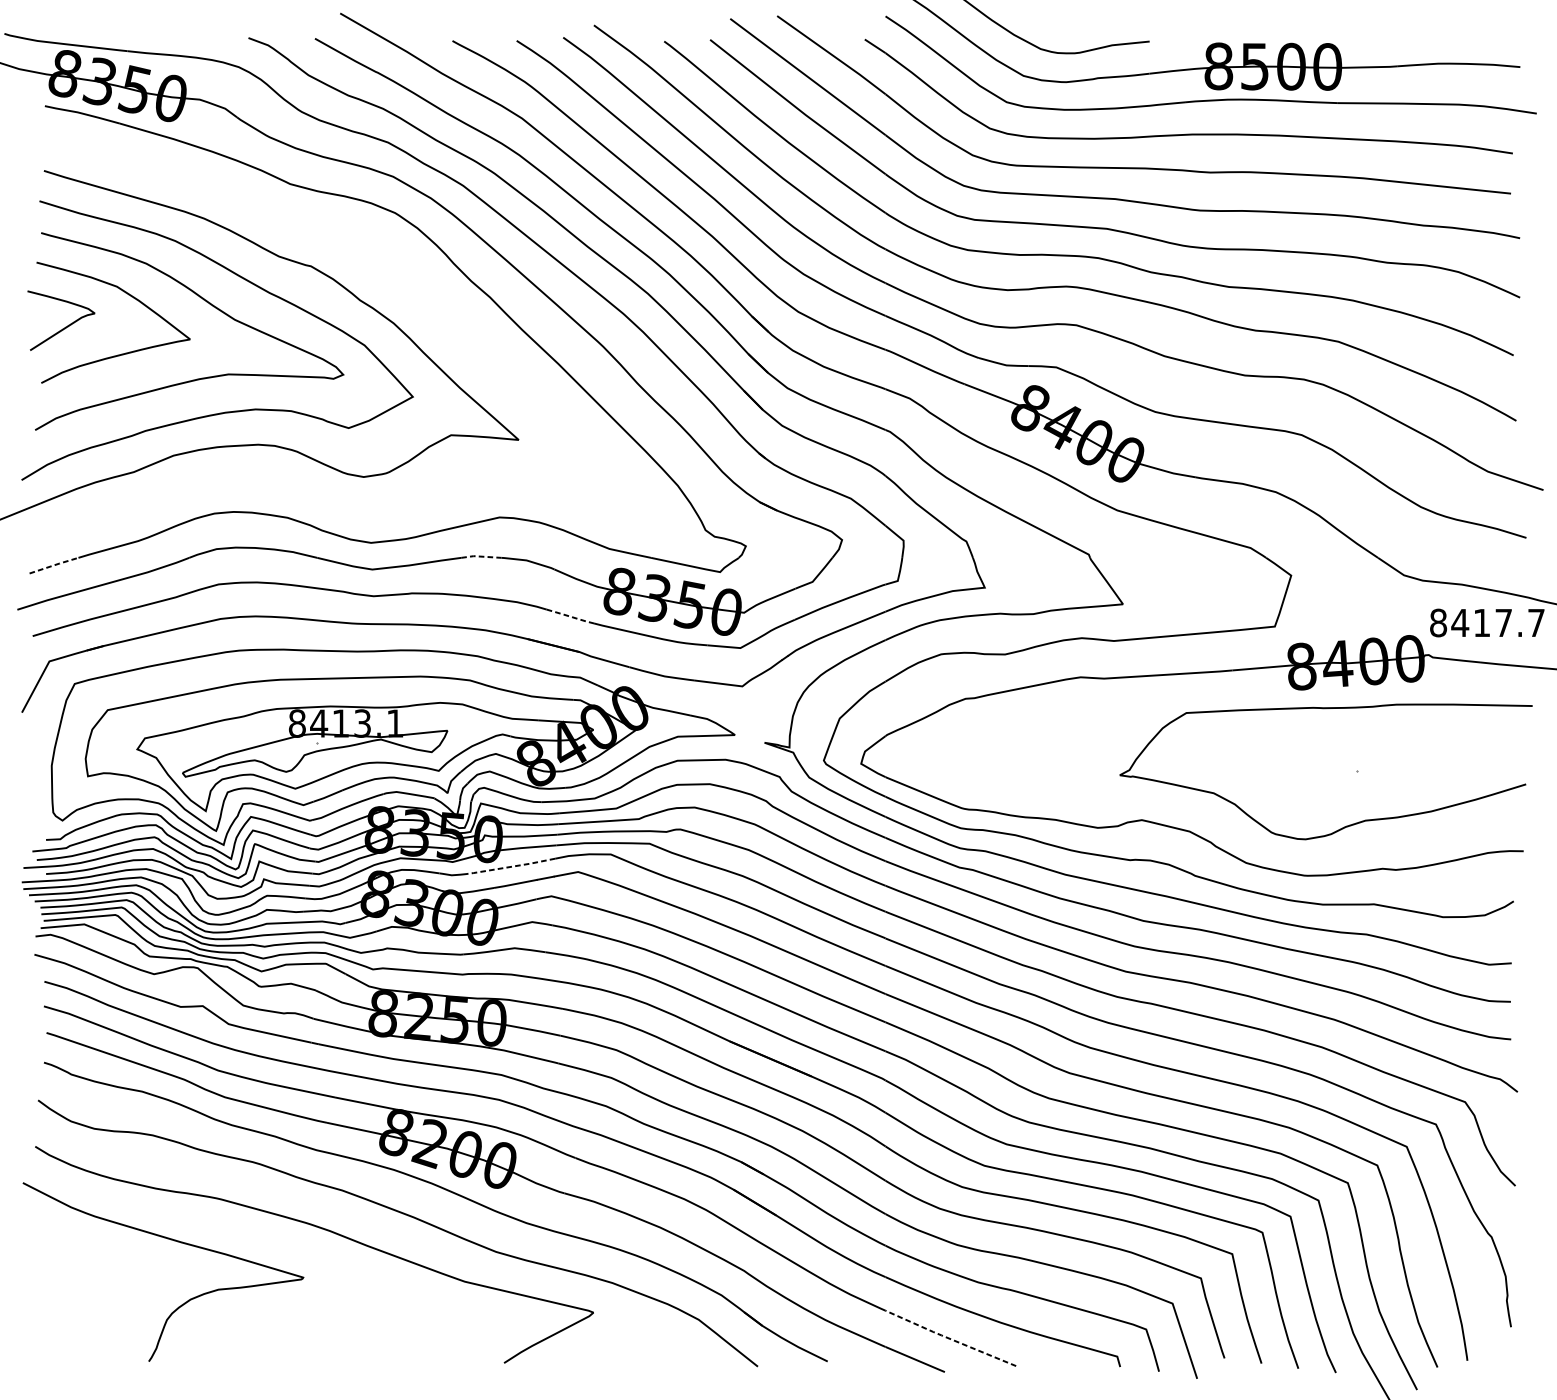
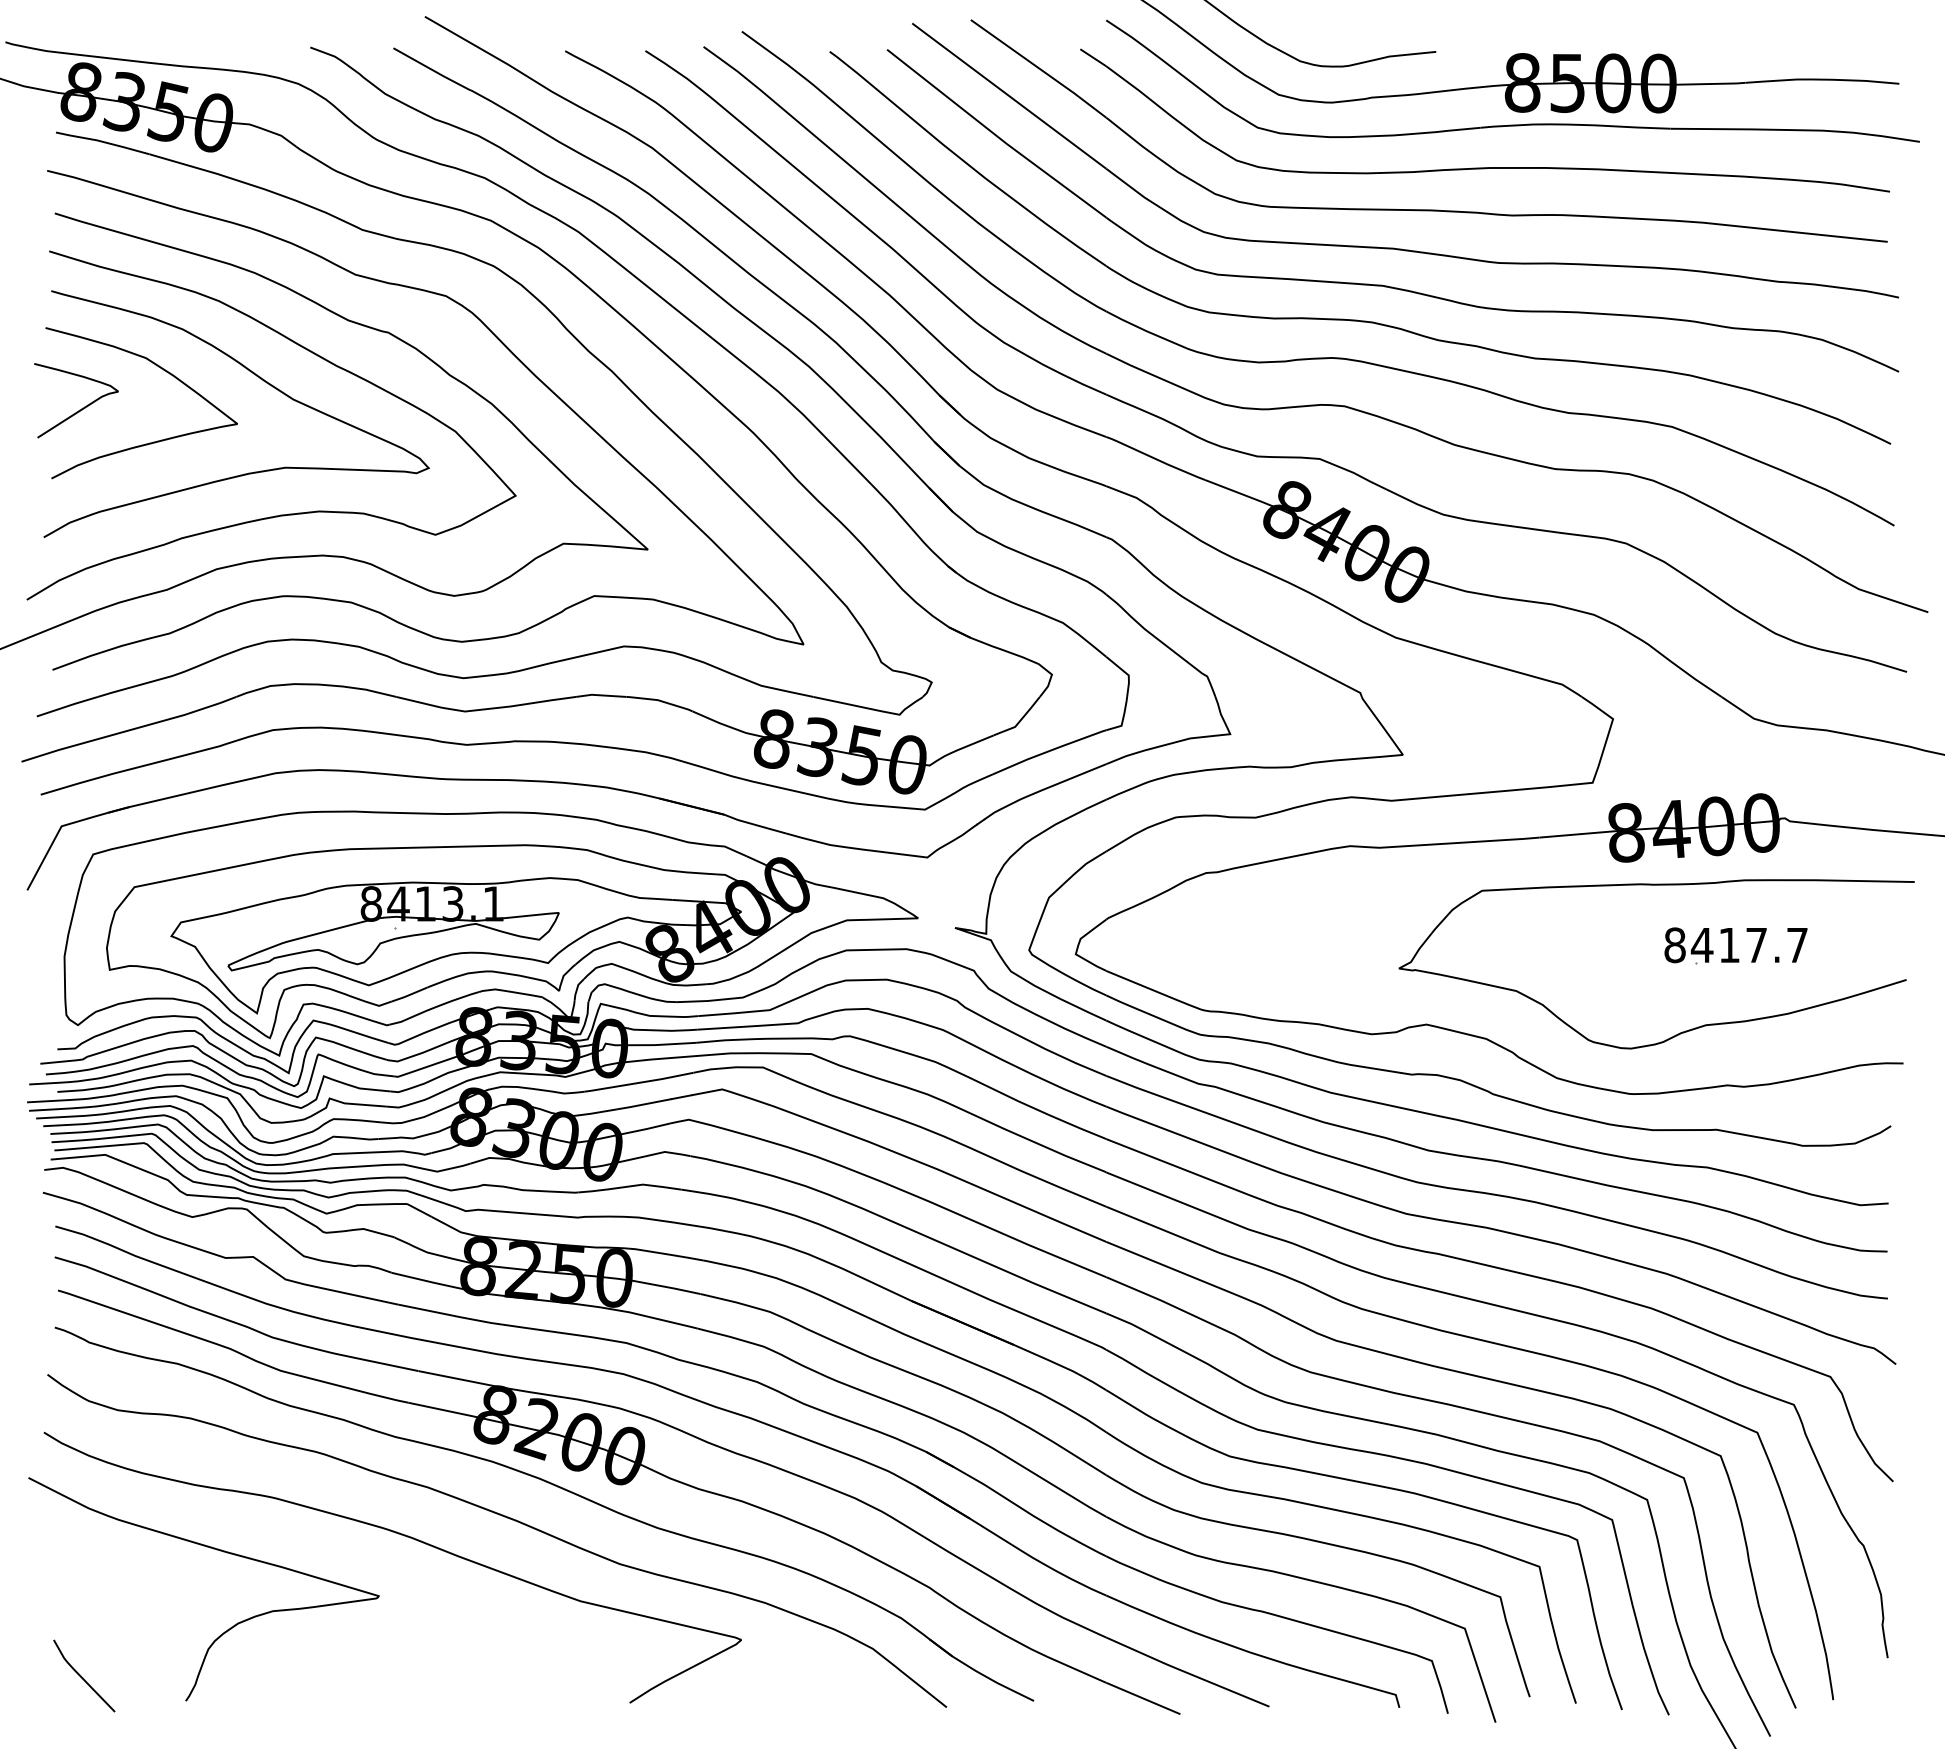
curve: (401, 274) -> (501, 343), added
line: (480, 556) -> (600, 695), dashed -> solid
line: (54, 565) -> (67, 706), dashed -> solid
line: (571, 616) -> (713, 770), dashed -> solid
text: (1486, 623) -> (1735, 945), moved
line: (511, 866) -> (638, 1082), dashed -> solid
line: (948, 1338) -> (1185, 1672), dashed -> solid
line: (66, 1341) -> (82, 1676), added

